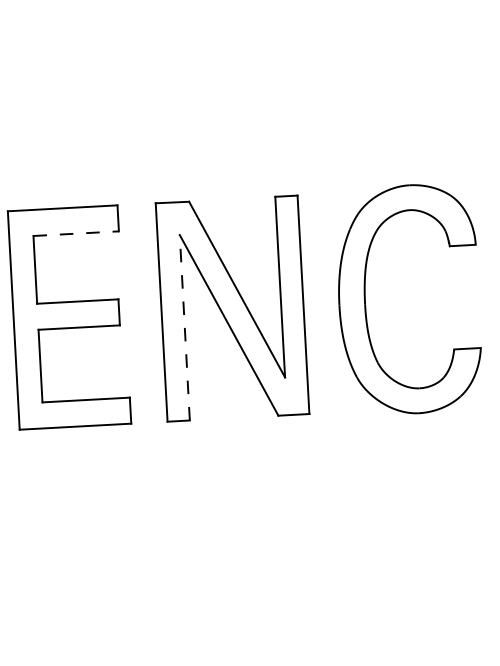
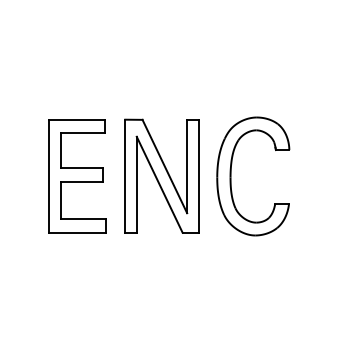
line: (76, 234) -> (83, 133), dashed -> solid
line: (184, 327) -> (136, 184), dashed -> solid

